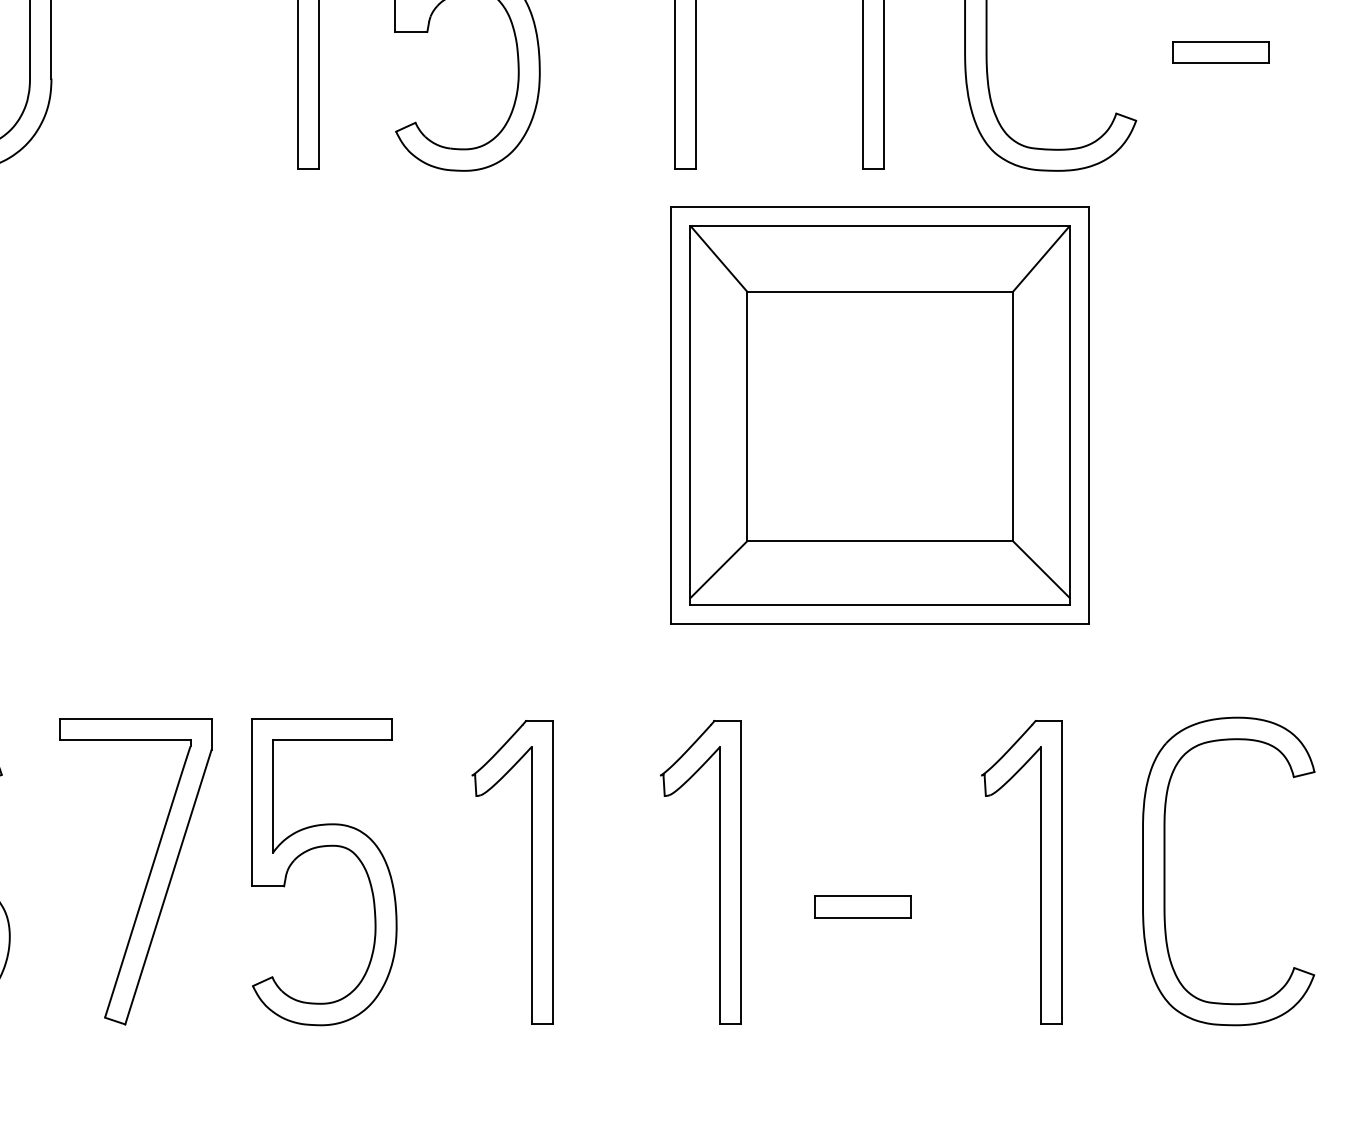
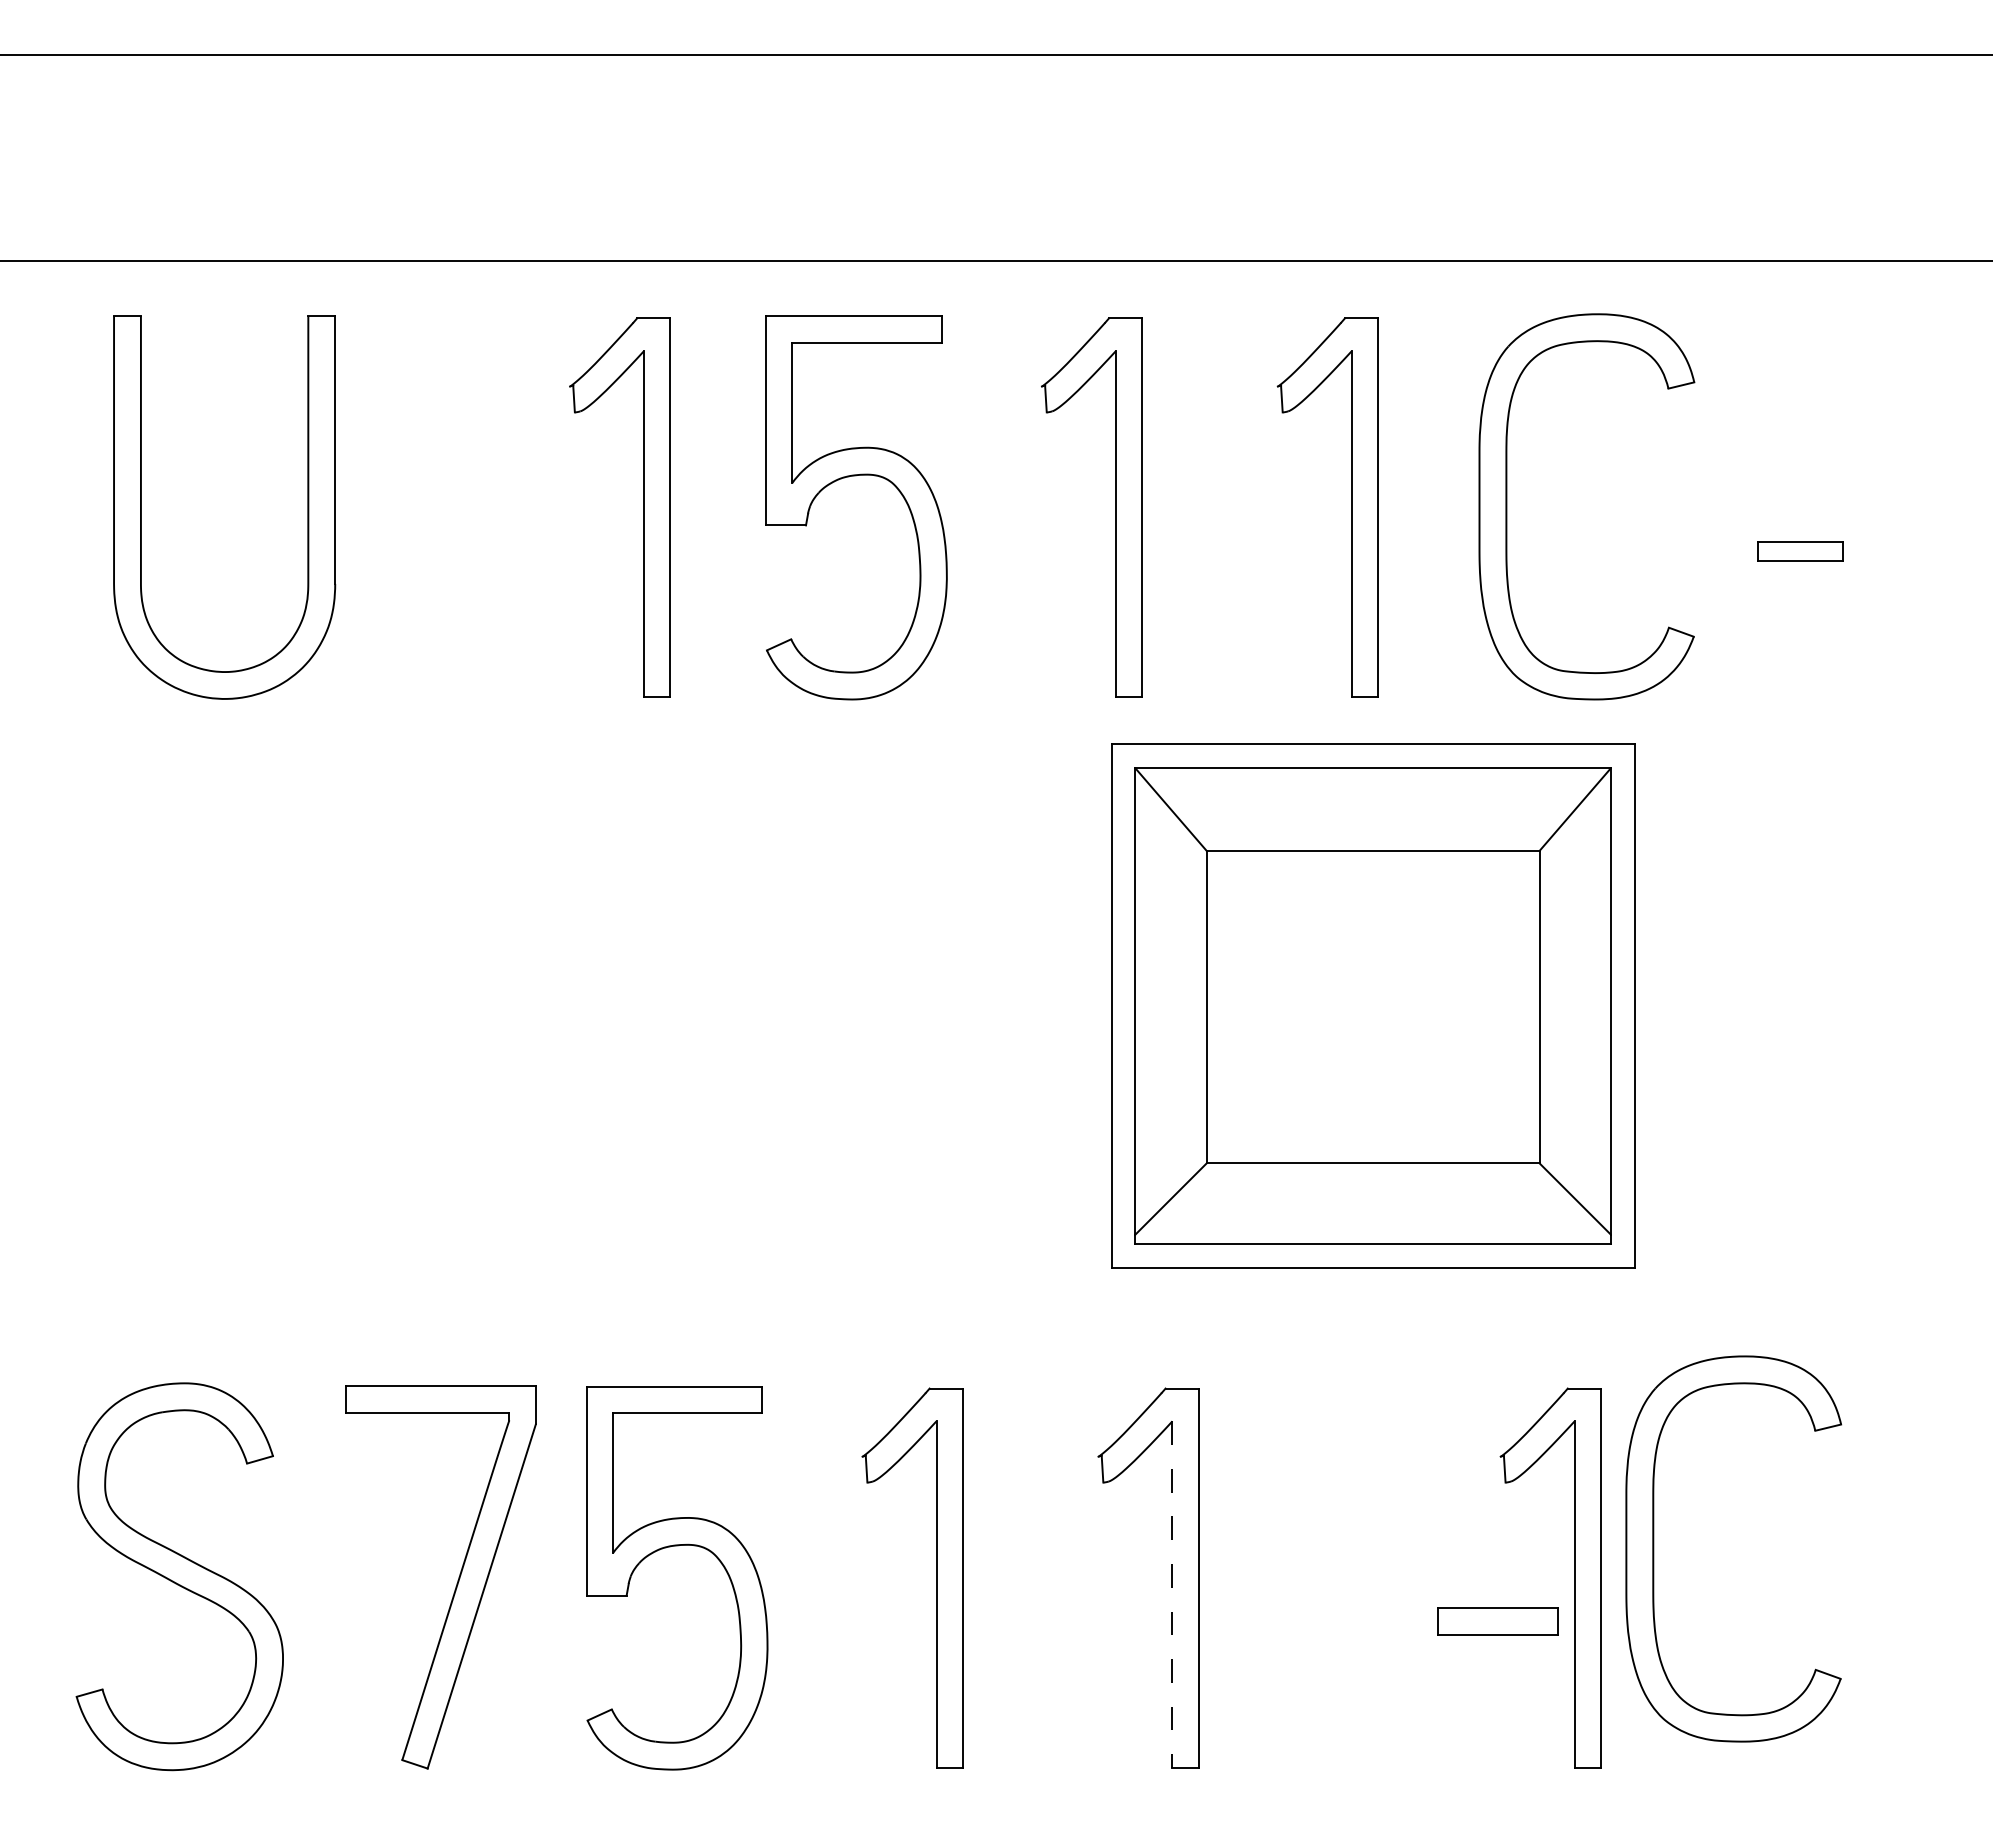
part: (1221, 52) -> (1800, 551), size x0.7
part: (1165, 871) -> (1654, 1548), moved
line: (719, 885) -> (1172, 1594), solid -> dashed
part: (862, 907) -> (1497, 1621), moved

